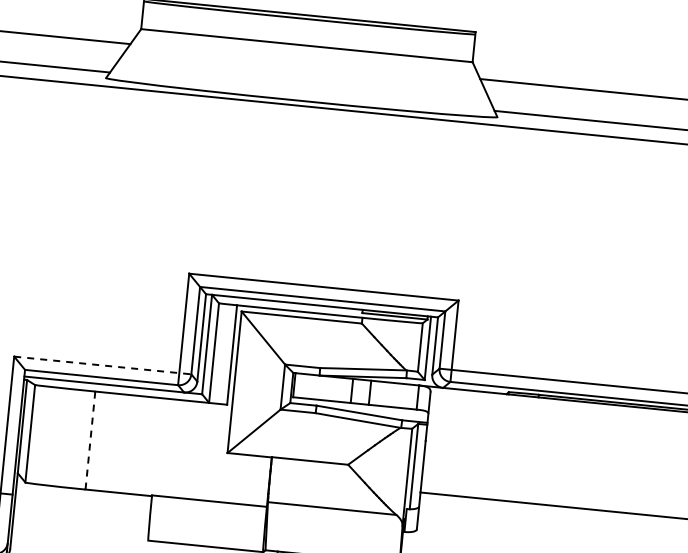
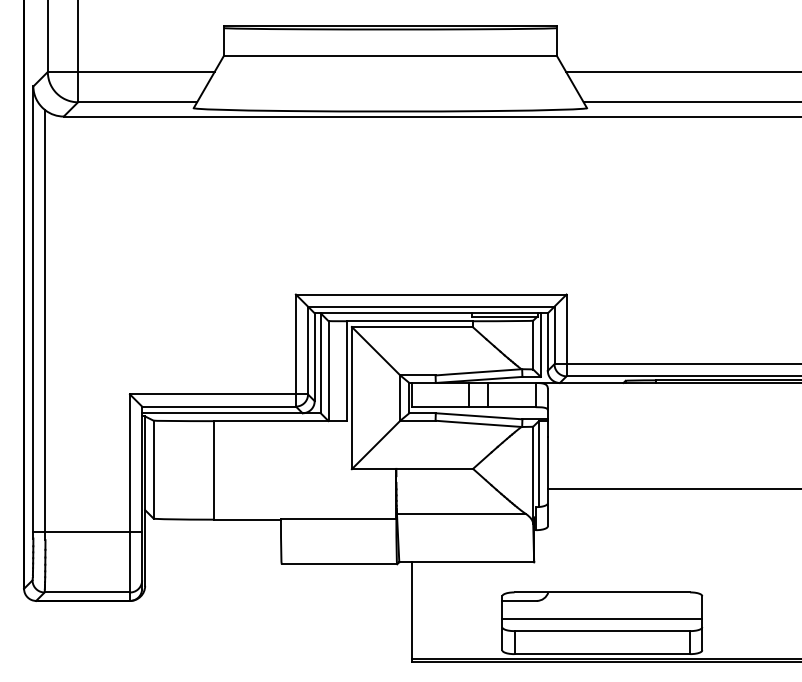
line: (103, 365) -> (219, 394), dashed -> solid
line: (90, 439) -> (214, 469), dashed -> solid

